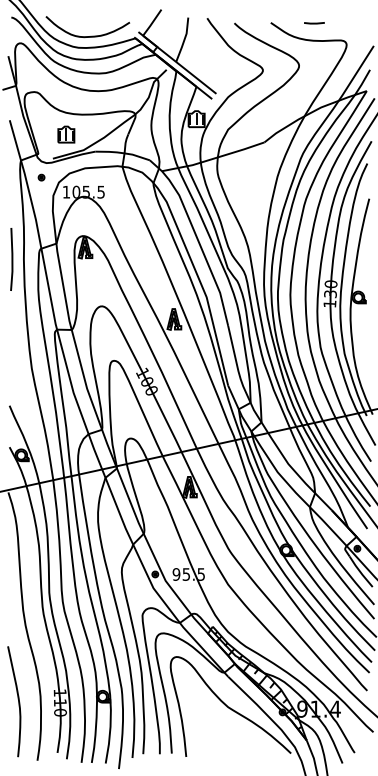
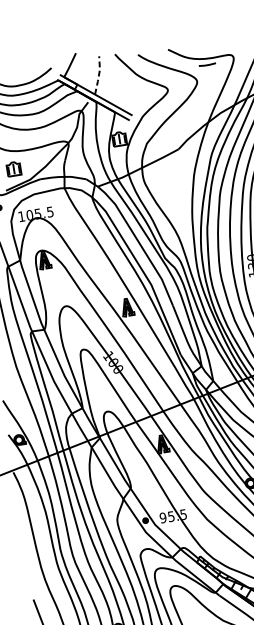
line: (314, 23) -> (207, 65), moved
line: (184, 39) -> (98, 74), solid -> dashed

